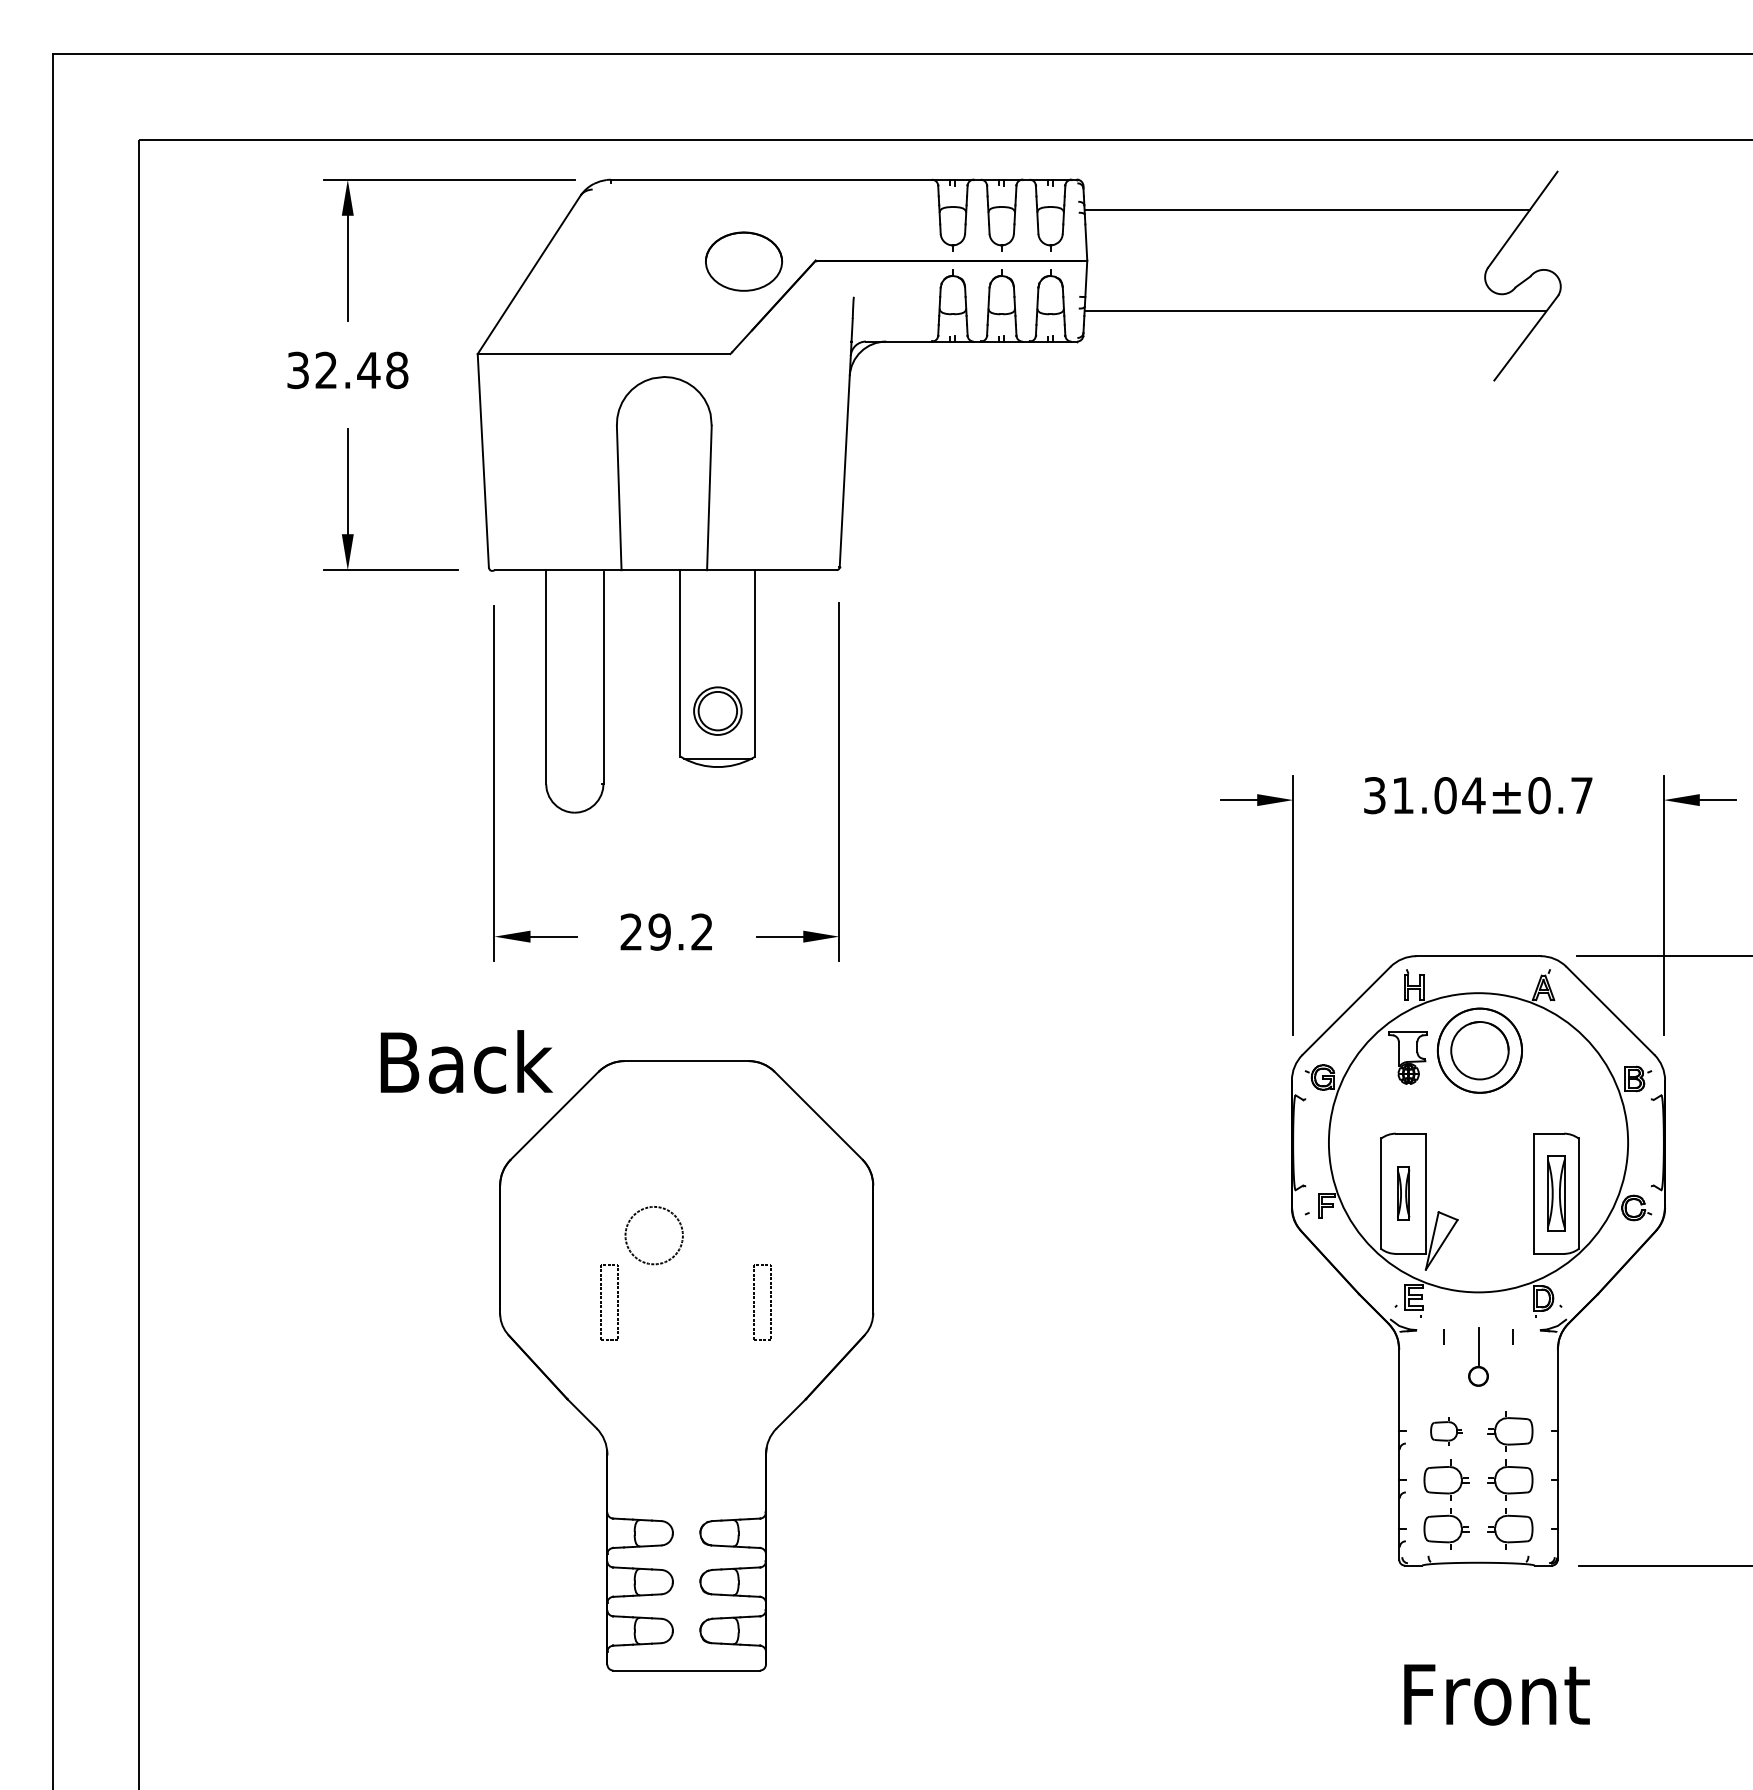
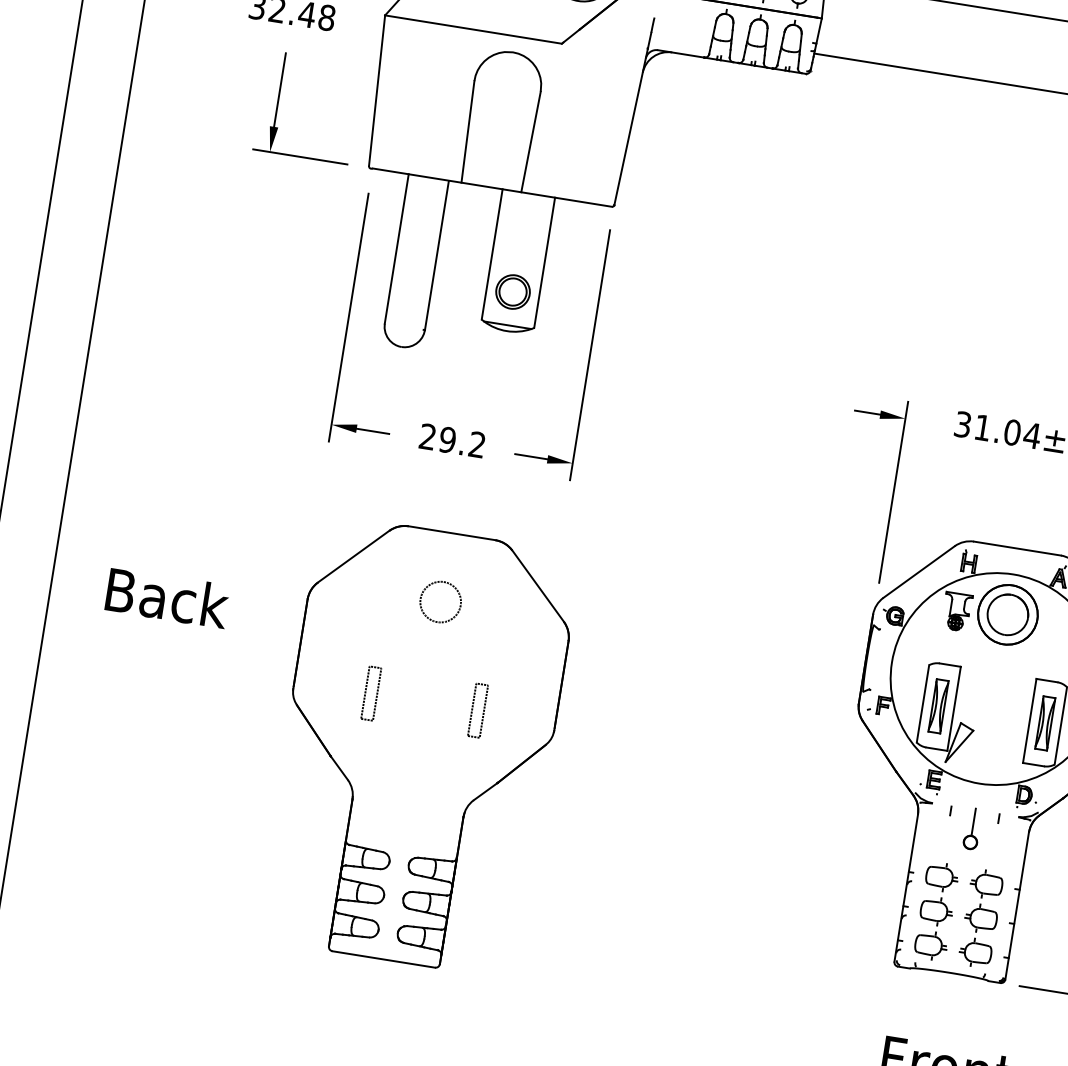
text: (466, 1061) -> (167, 597), moved
part: (1403, 1193) -> (938, 706), size x1.43
circle: (653, 1235) -> (440, 601), moved
part: (1446, 1431) -> (941, 877), size x1.43

